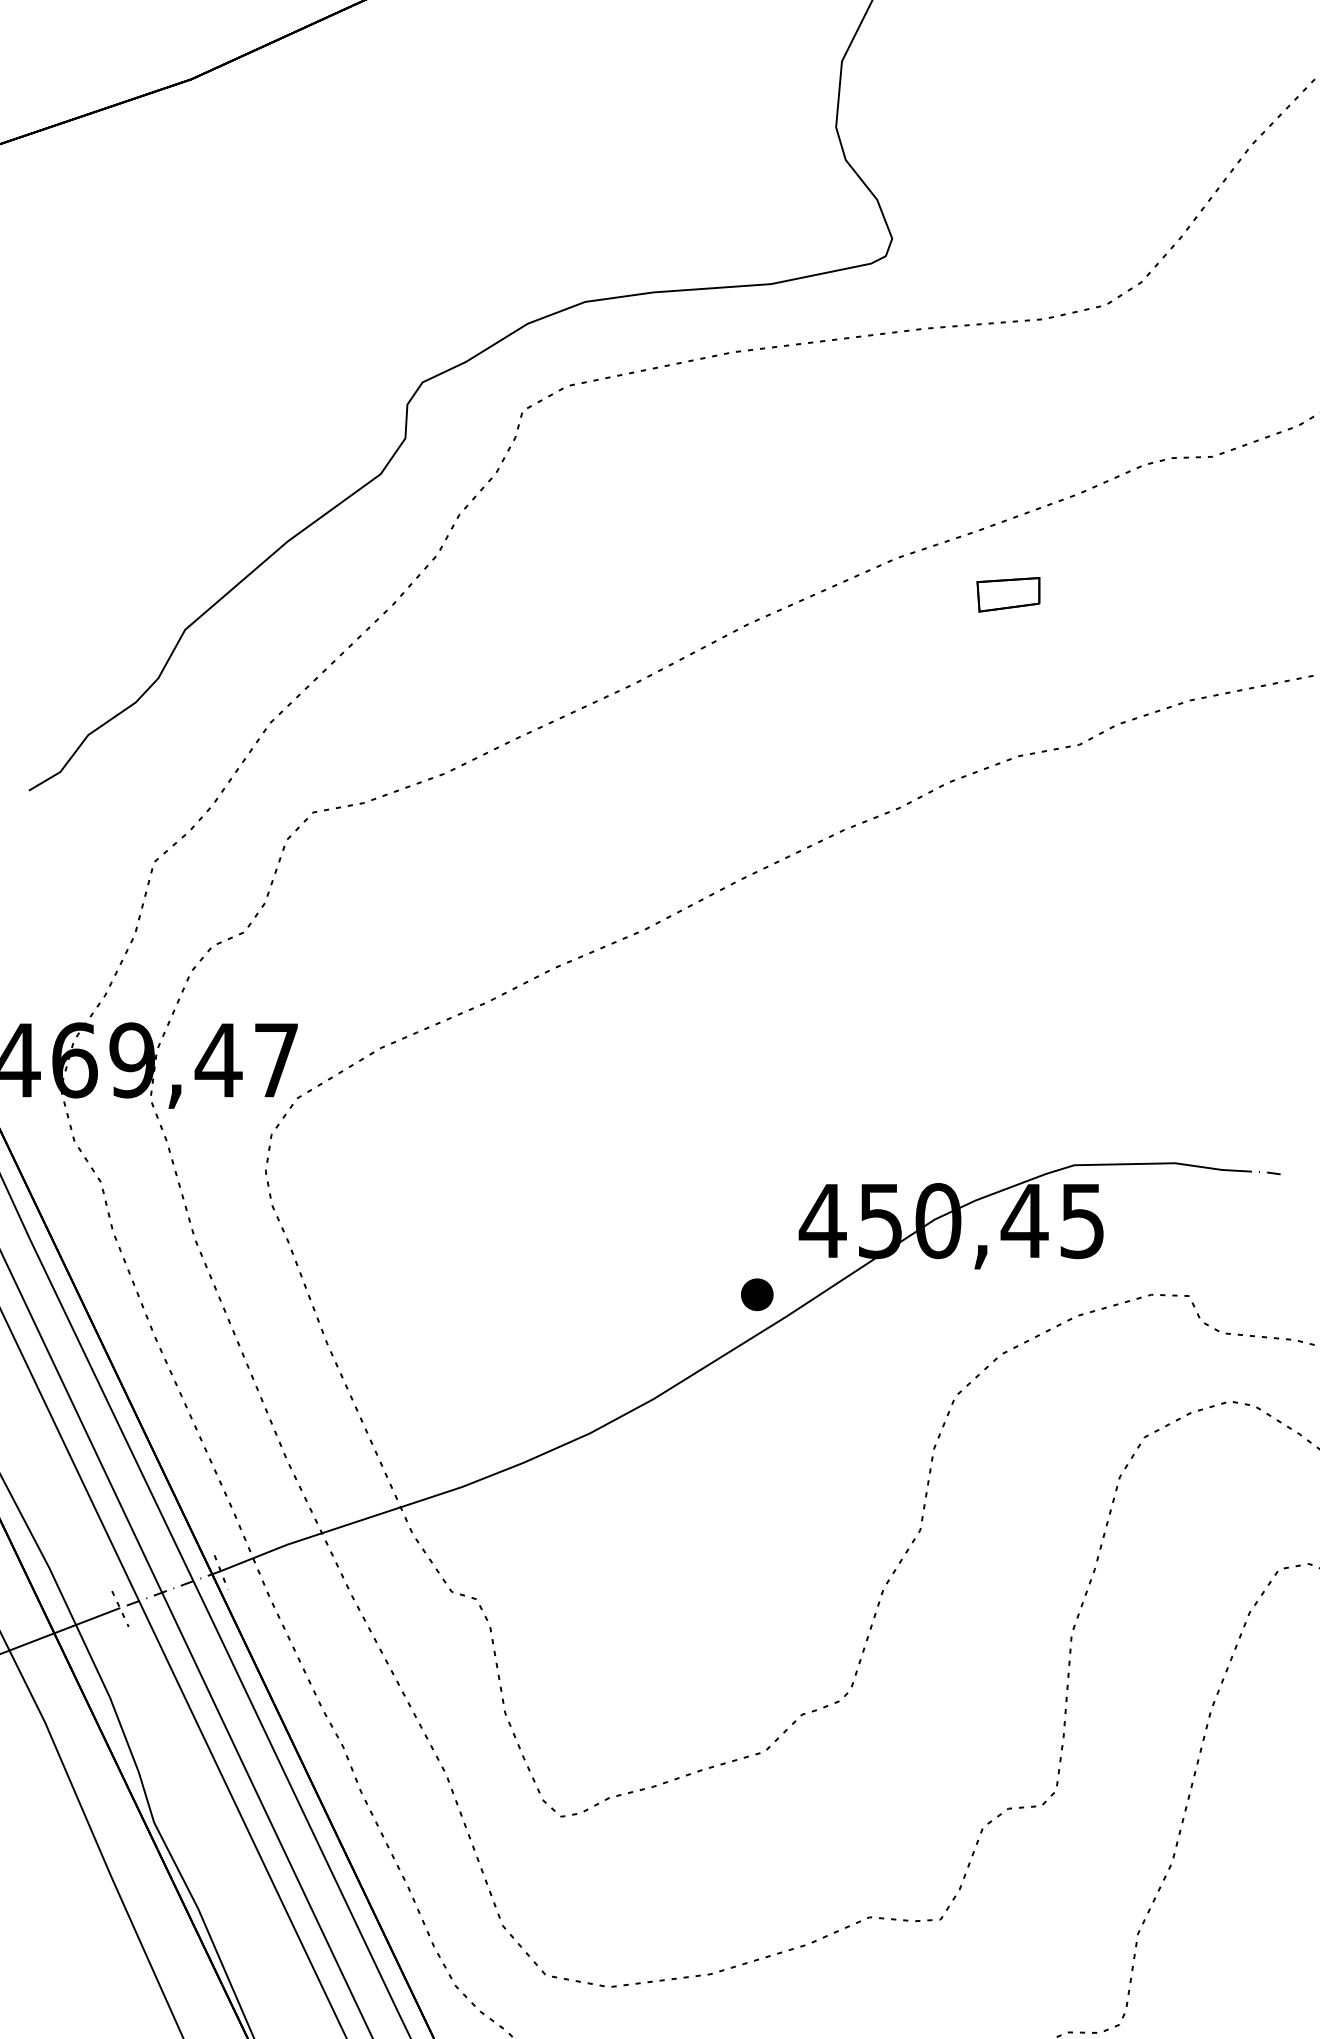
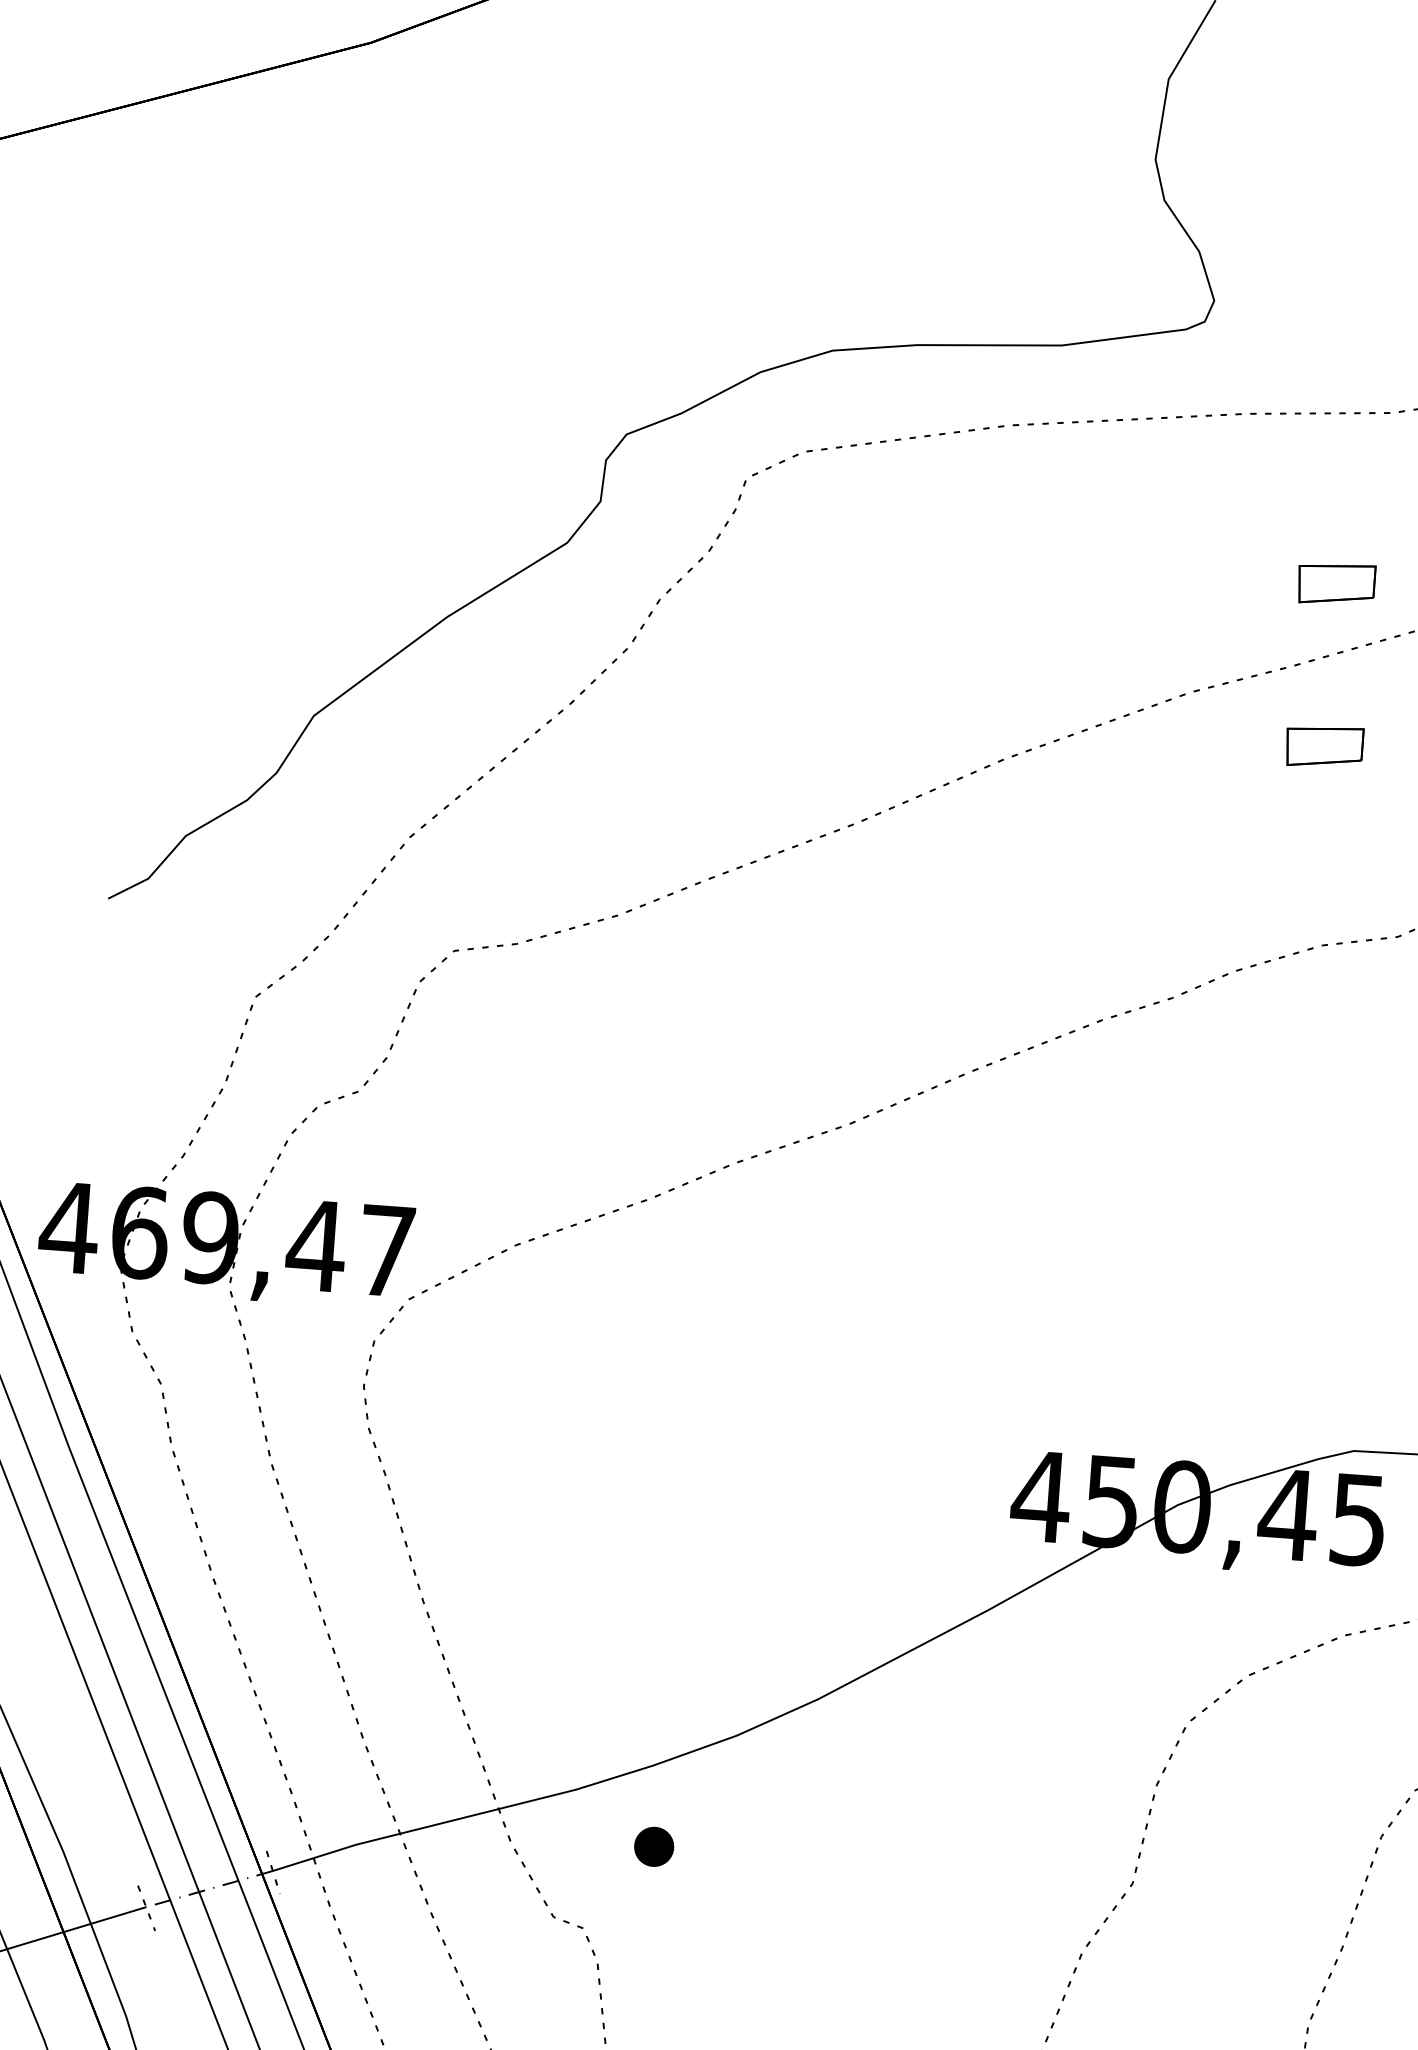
part: (1008, 461) -> (1336, 583), added
part: (757, 1294) -> (654, 1846), moved

